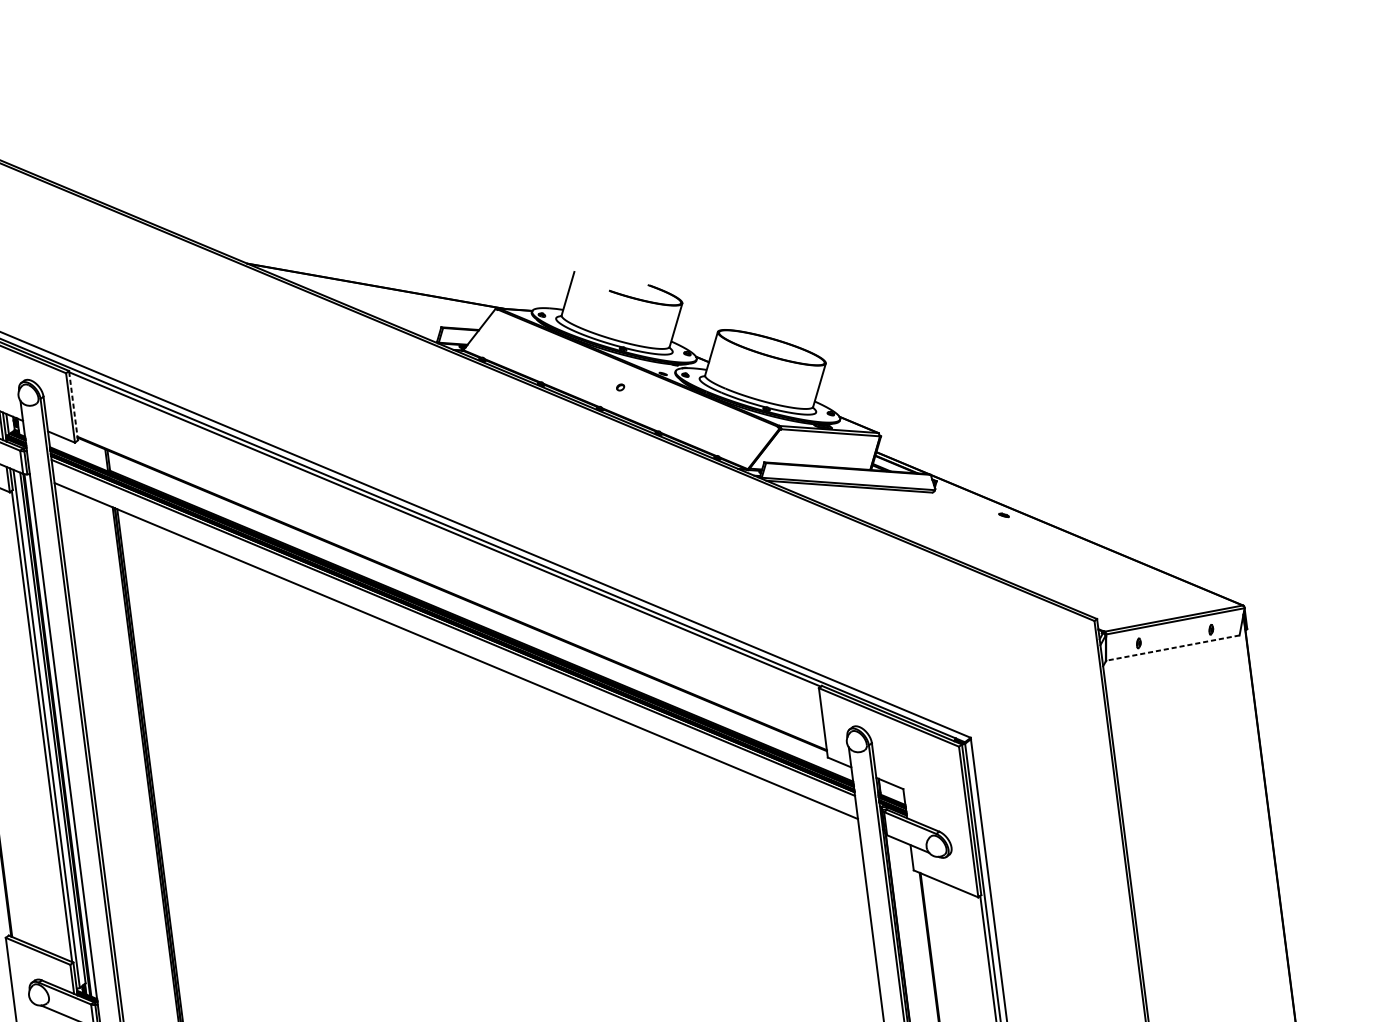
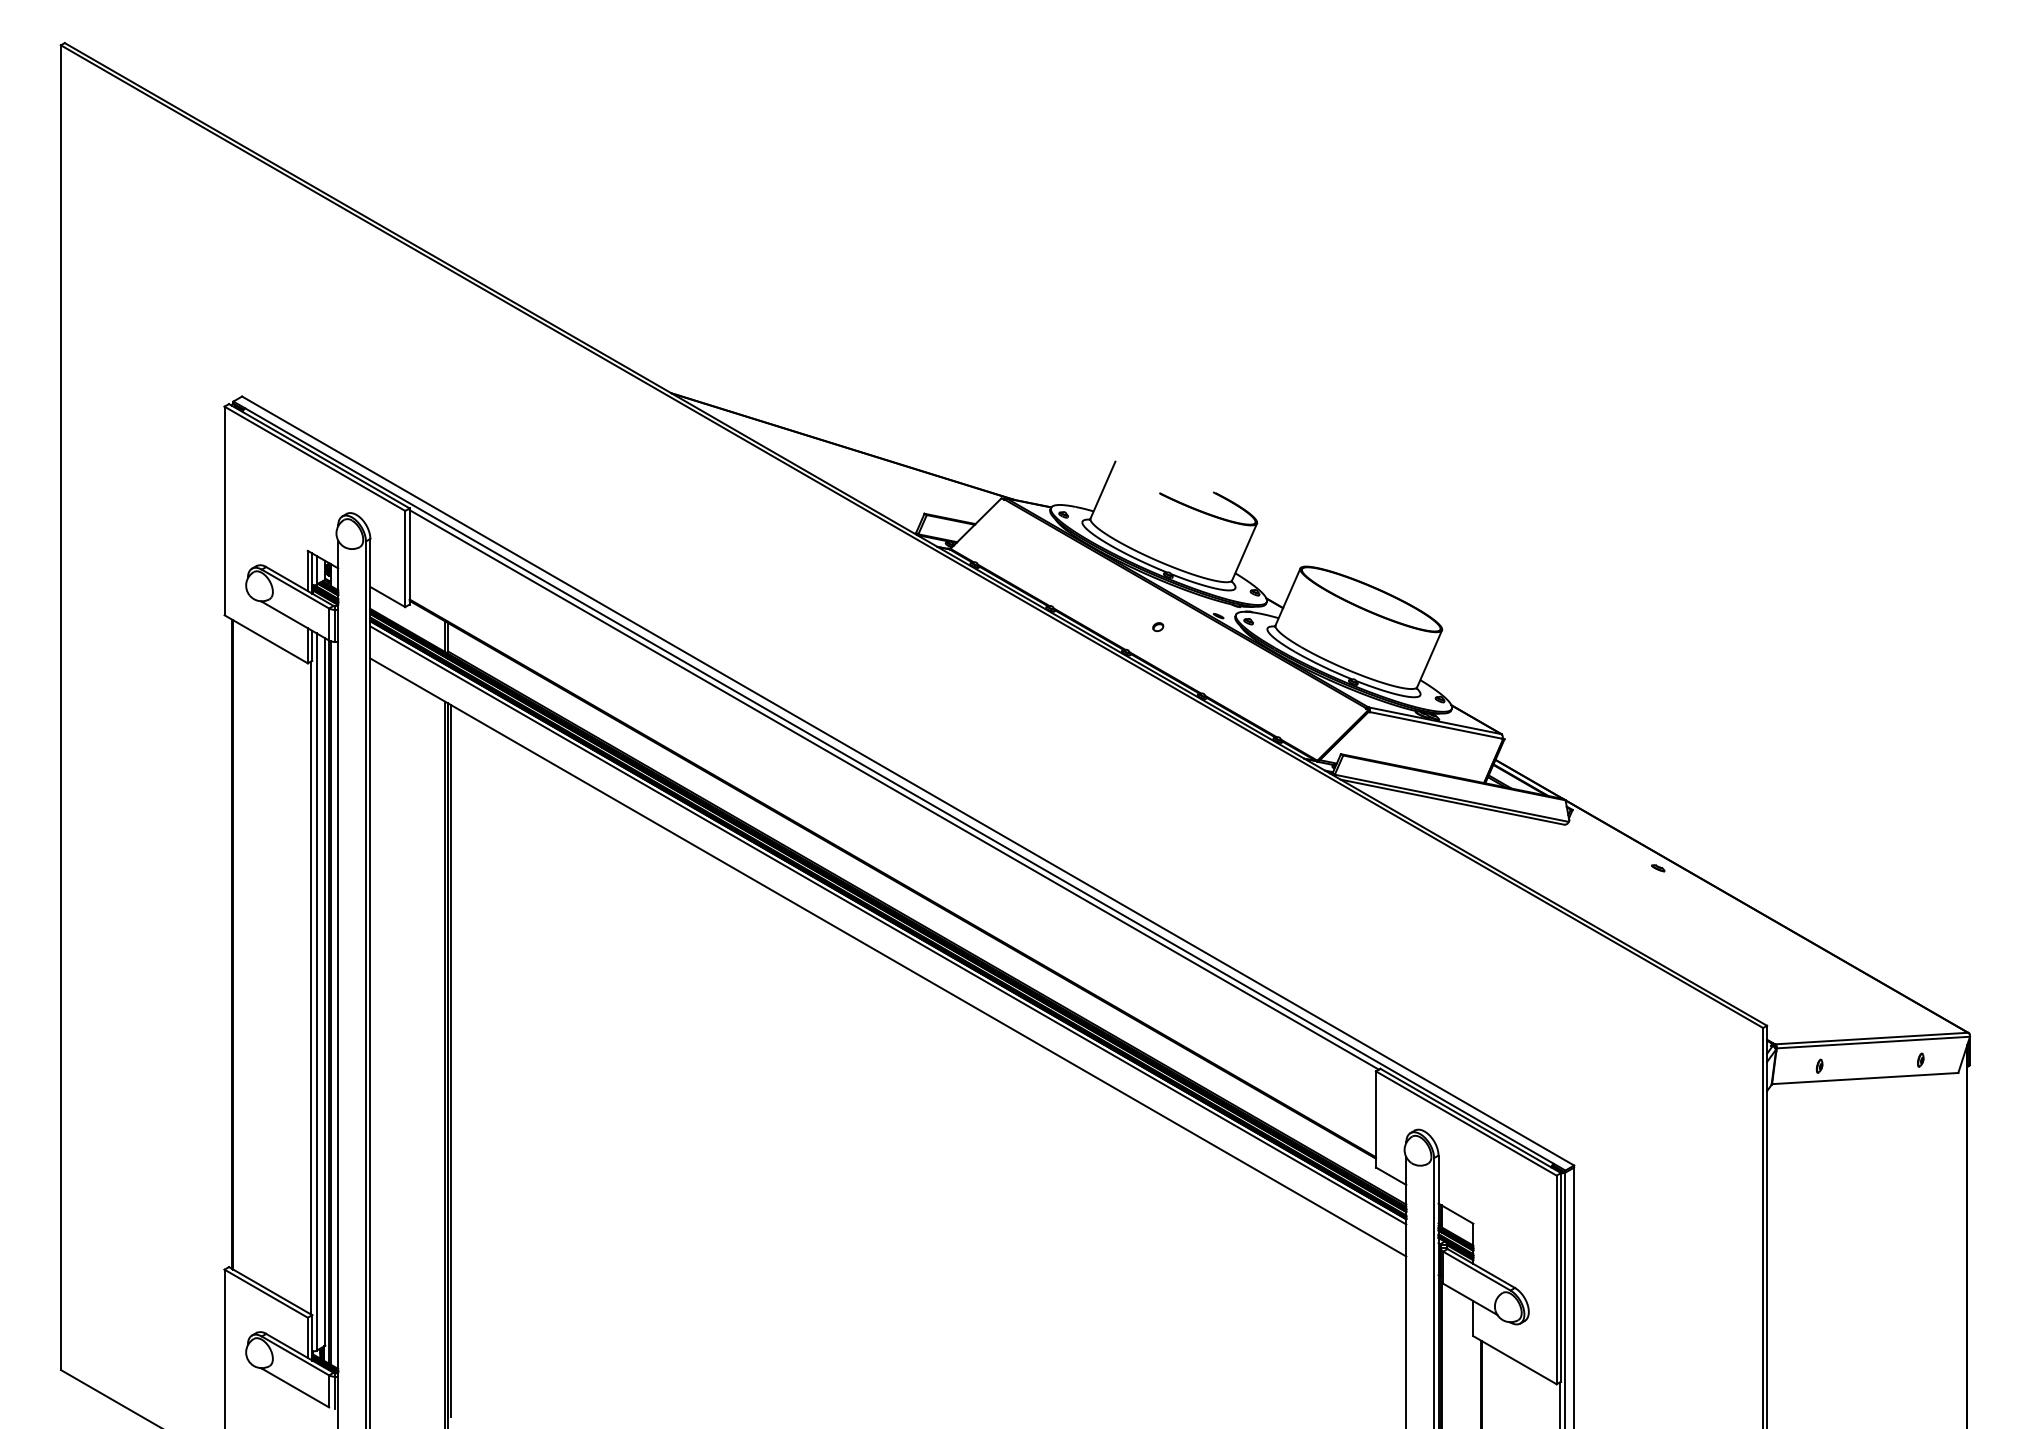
line: (73, 405) -> (409, 555), dashed -> solid
line: (1172, 648) -> (1864, 1078), dashed -> solid

